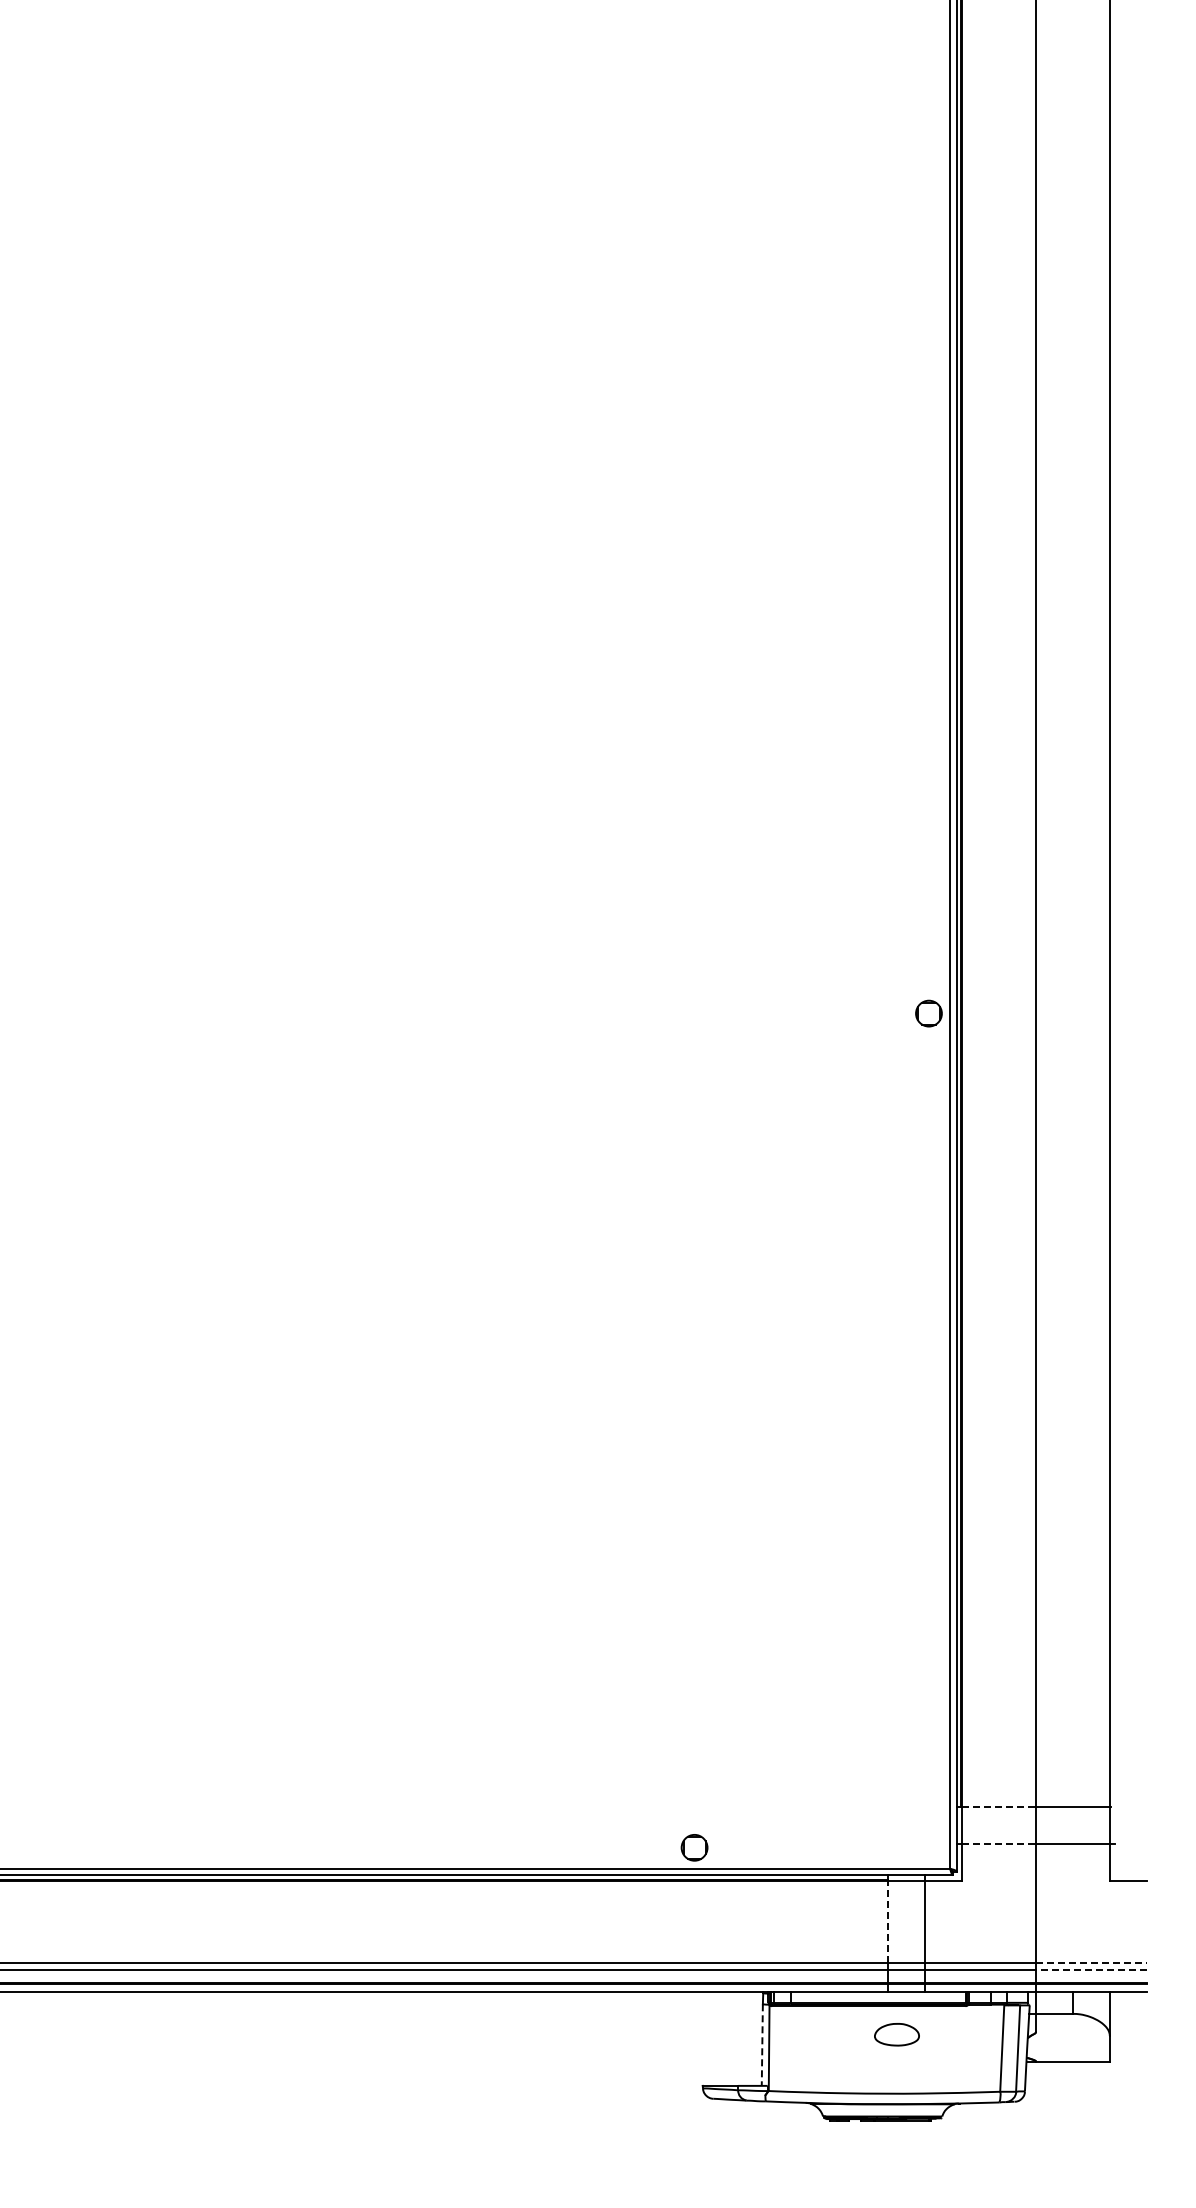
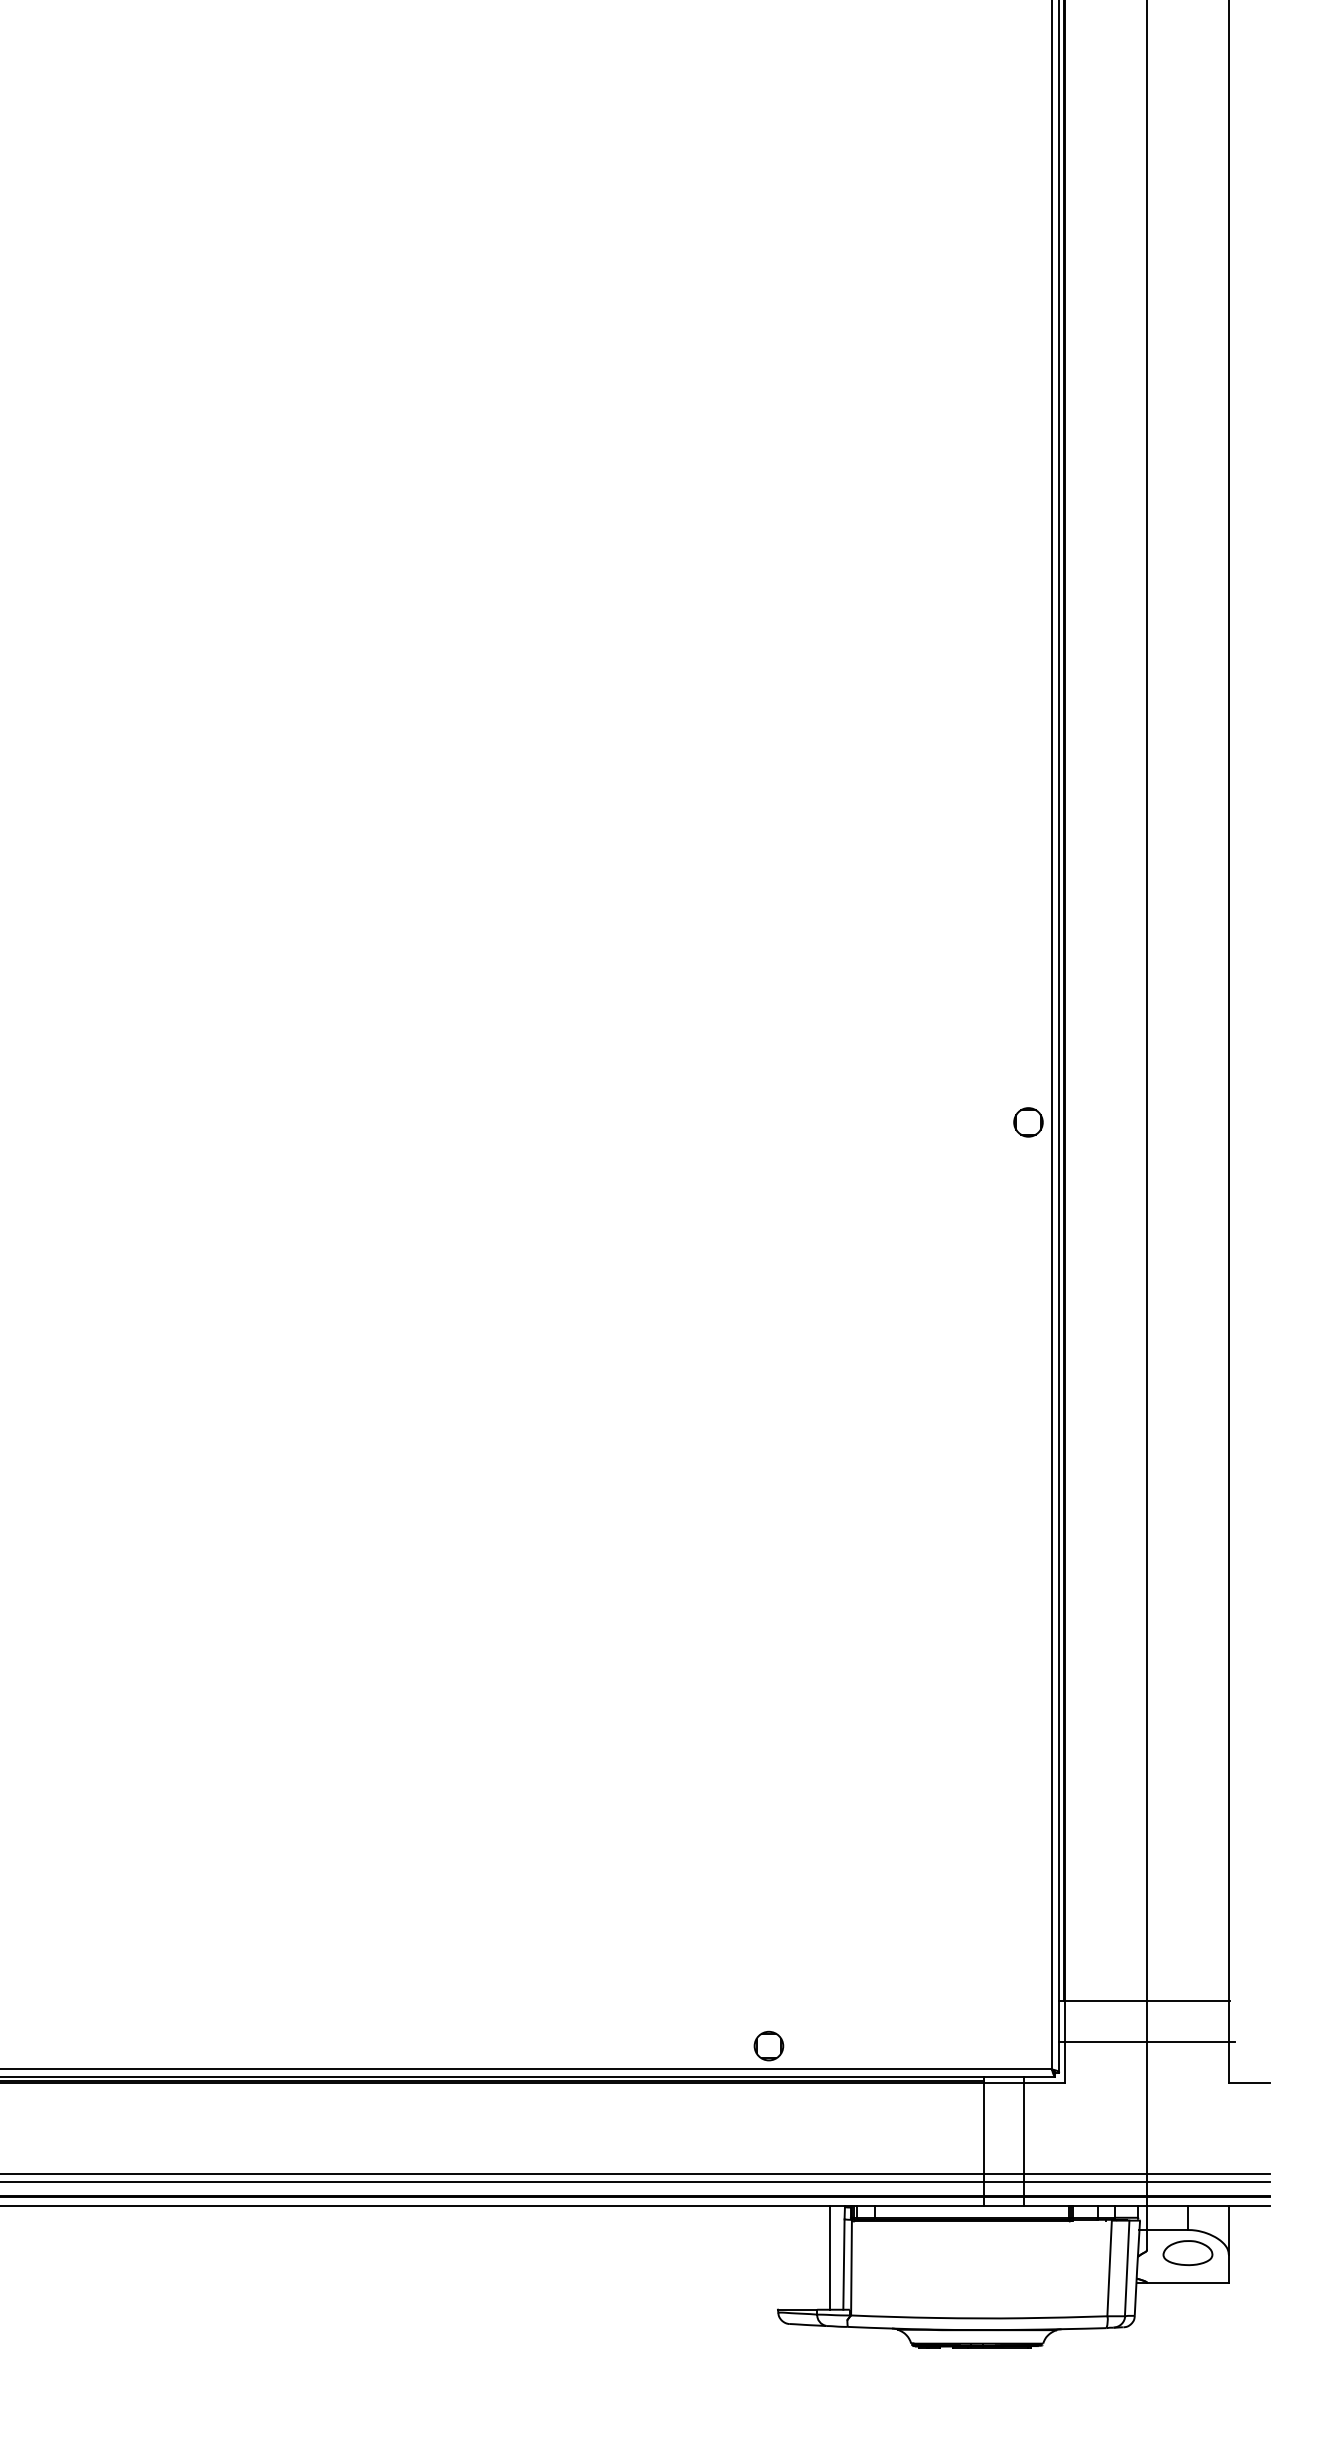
line: (999, 1807) -> (1106, 2001), dashed -> solid
line: (999, 1844) -> (1106, 2042), dashed -> solid
line: (888, 1921) -> (983, 2127), dashed -> solid
line: (1091, 1962) -> (1208, 2173), dashed -> solid
line: (1090, 1970) -> (1207, 2181), dashed -> solid
part: (896, 2034) -> (1187, 2252), moved
line: (749, 2038) -> (829, 2257), added
line: (762, 2045) -> (844, 2265), dashed -> solid

